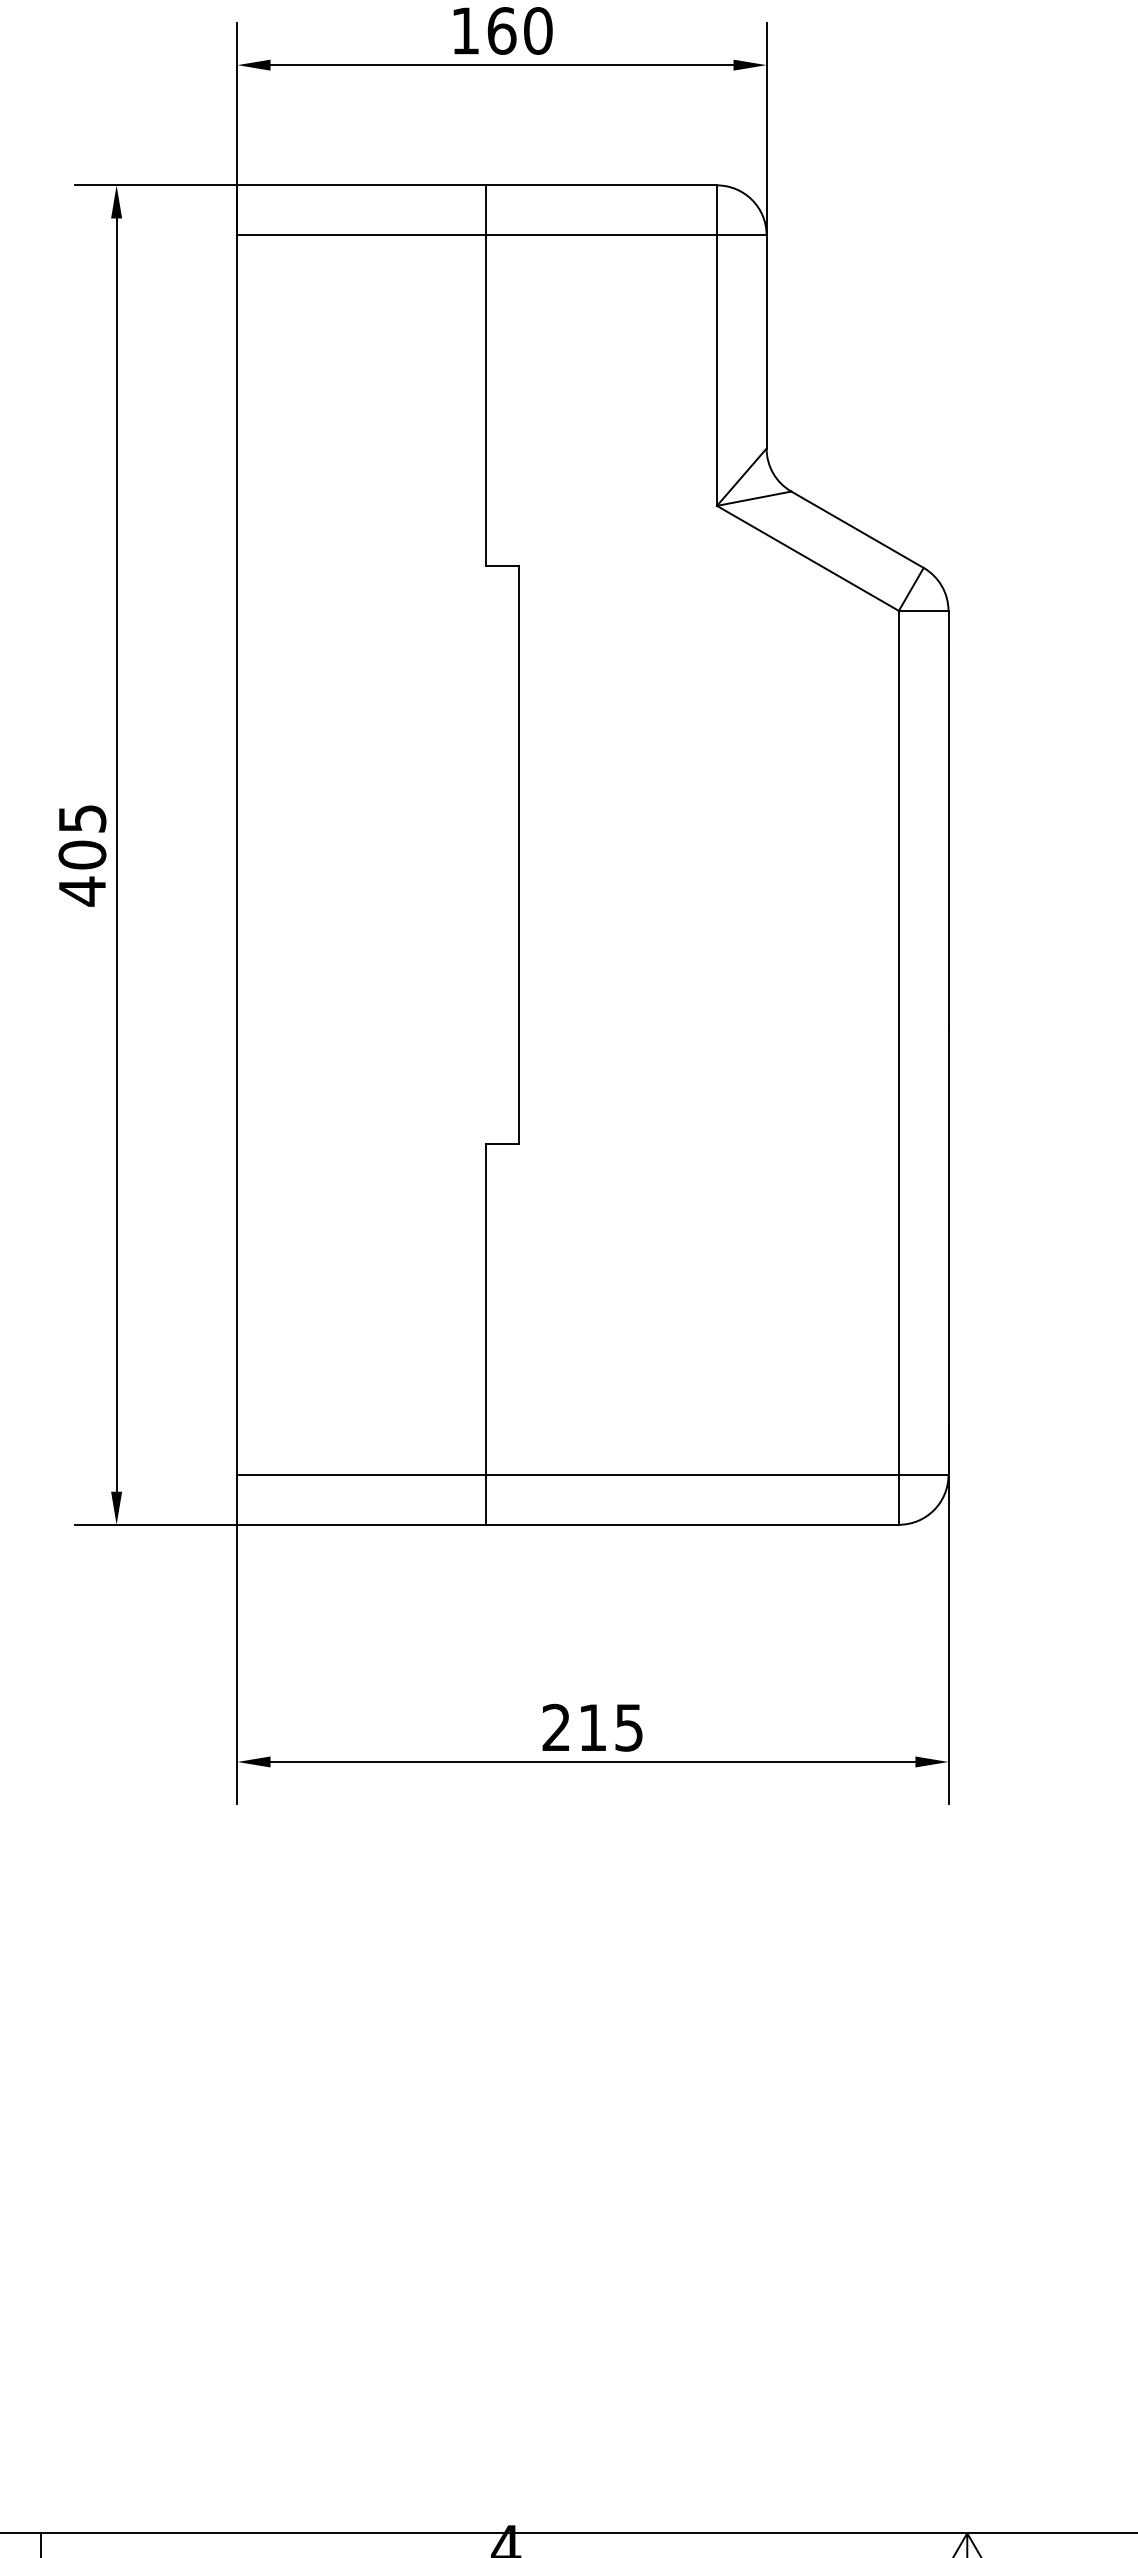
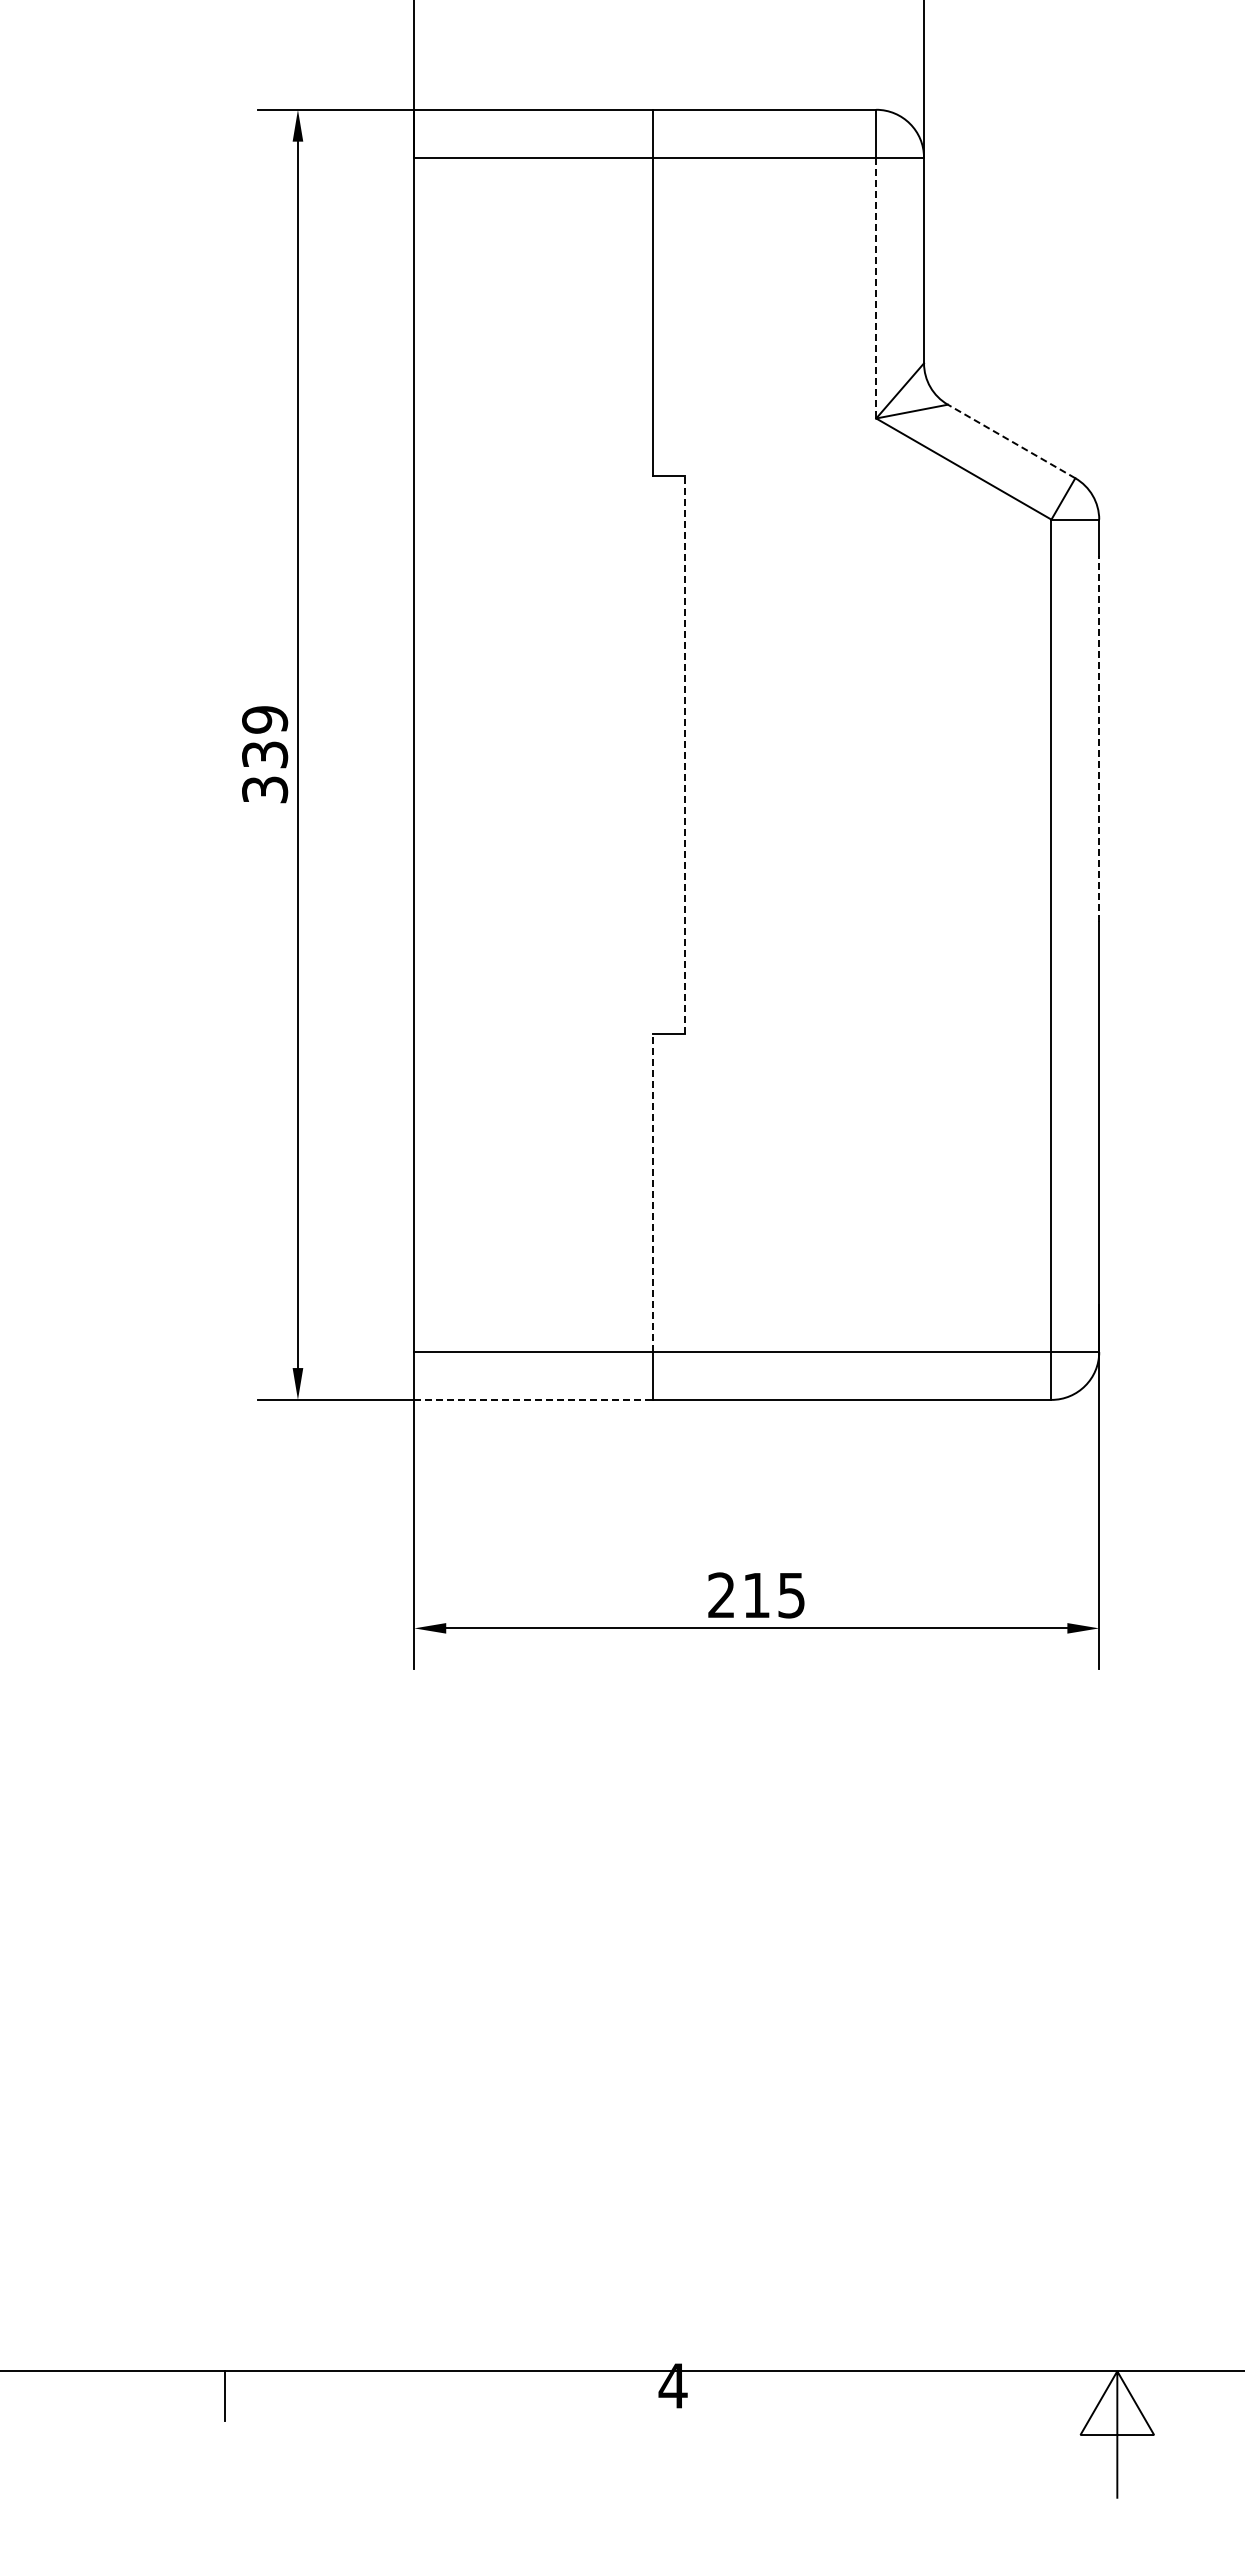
line: (717, 370) -> (876, 288), solid -> dashed
line: (857, 529) -> (1011, 441), solid -> dashed
line: (948, 838) -> (1099, 738), solid -> dashed
line: (518, 854) -> (685, 754), solid -> dashed
text: (82, 855) -> (265, 755), 405 -> 339
line: (485, 1309) -> (653, 1192), solid -> dashed
line: (362, 1524) -> (534, 1399), solid -> dashed

